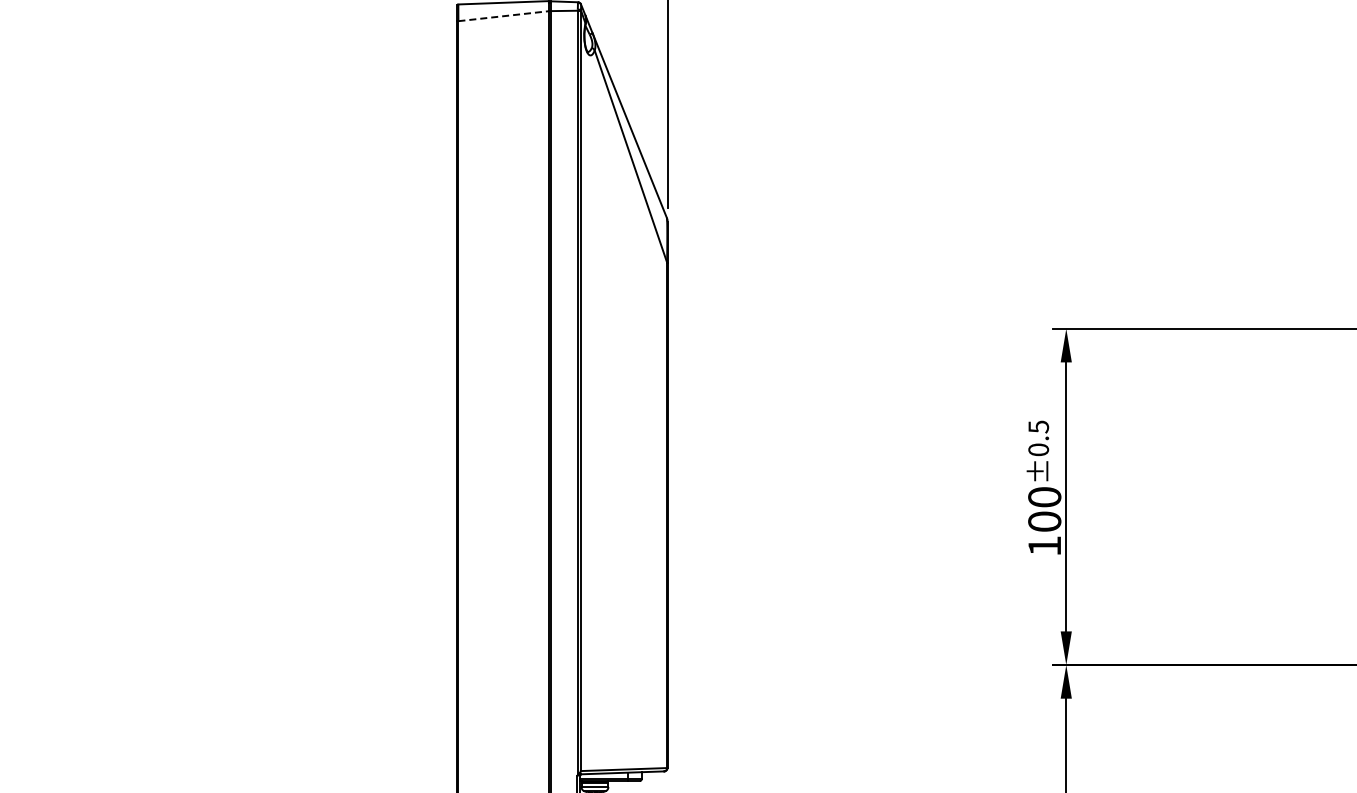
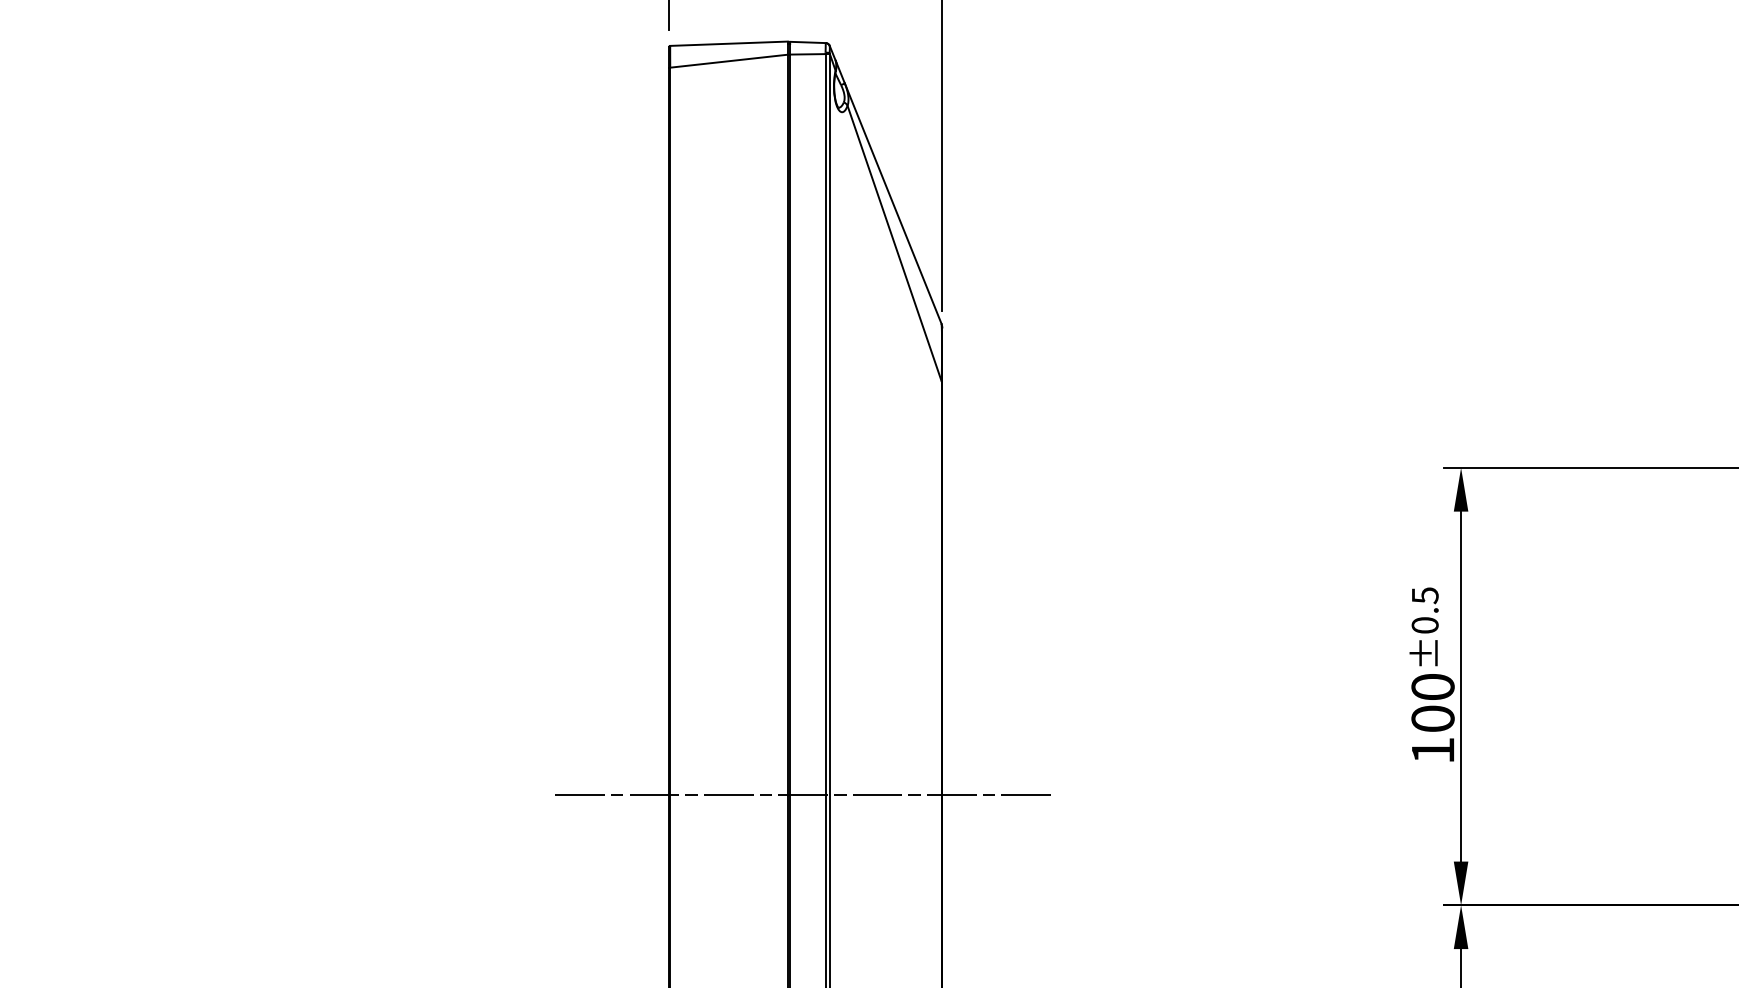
line: (503, 16) -> (728, 61), dashed -> solid
line: (562, 580) -> (805, 795), added

